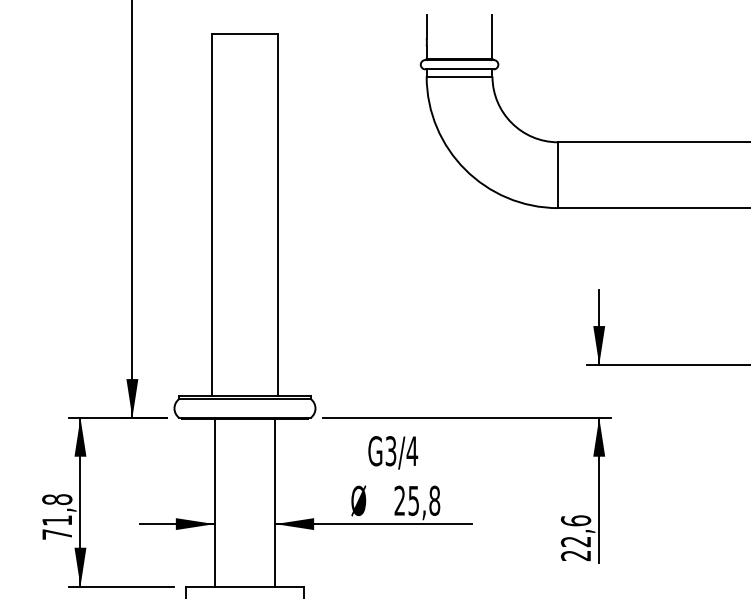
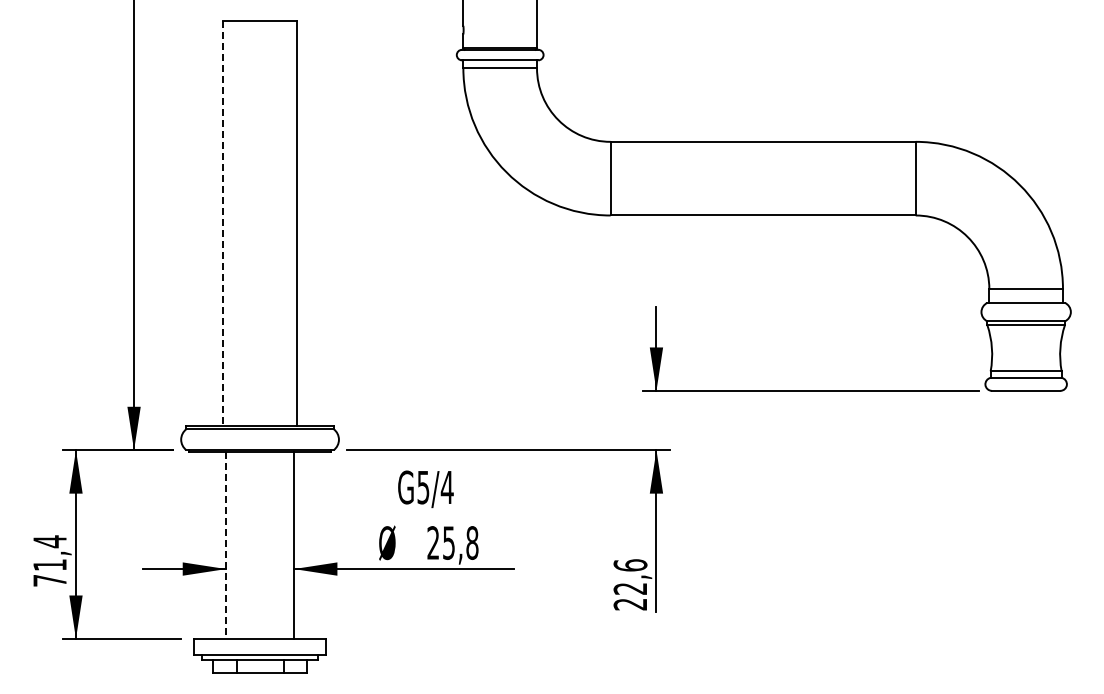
line: (212, 215) -> (223, 223), solid -> dashed
text: (391, 450) -> (423, 486), G3/4 -> G5/4
text: (57, 499) -> (50, 541), 71,8 -> 71,4
line: (214, 503) -> (226, 545), solid -> dashed

